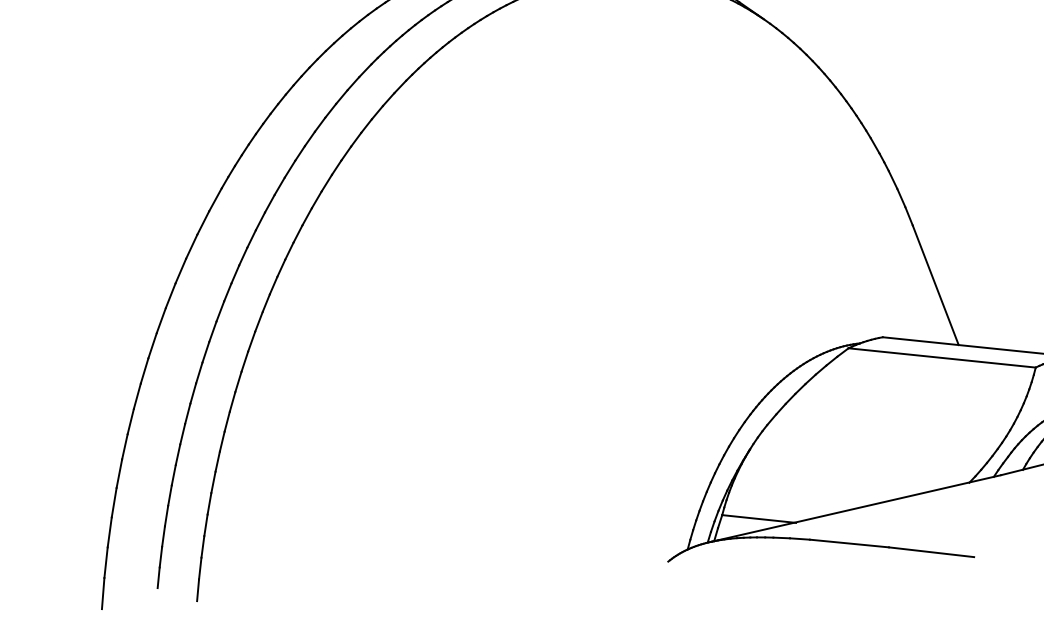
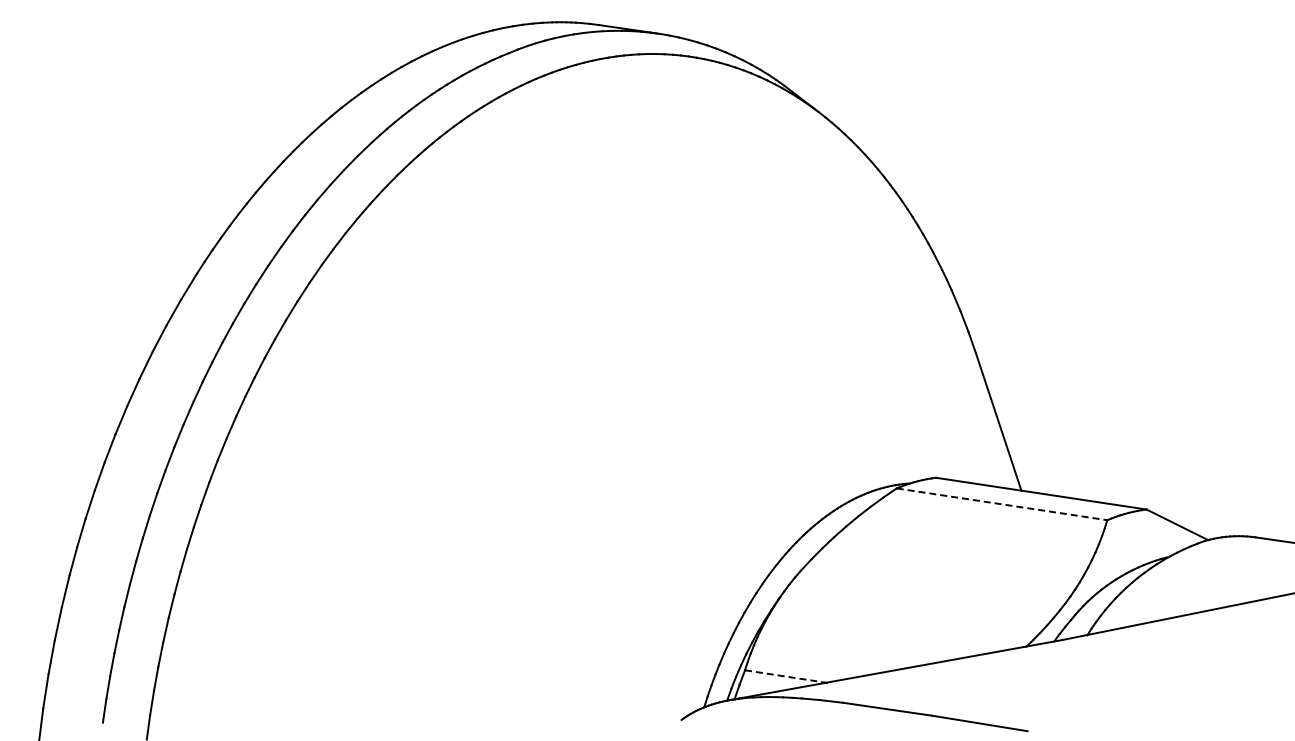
line: (942, 358) -> (1002, 504), solid -> dashed
line: (759, 518) -> (787, 676), solid -> dashed

